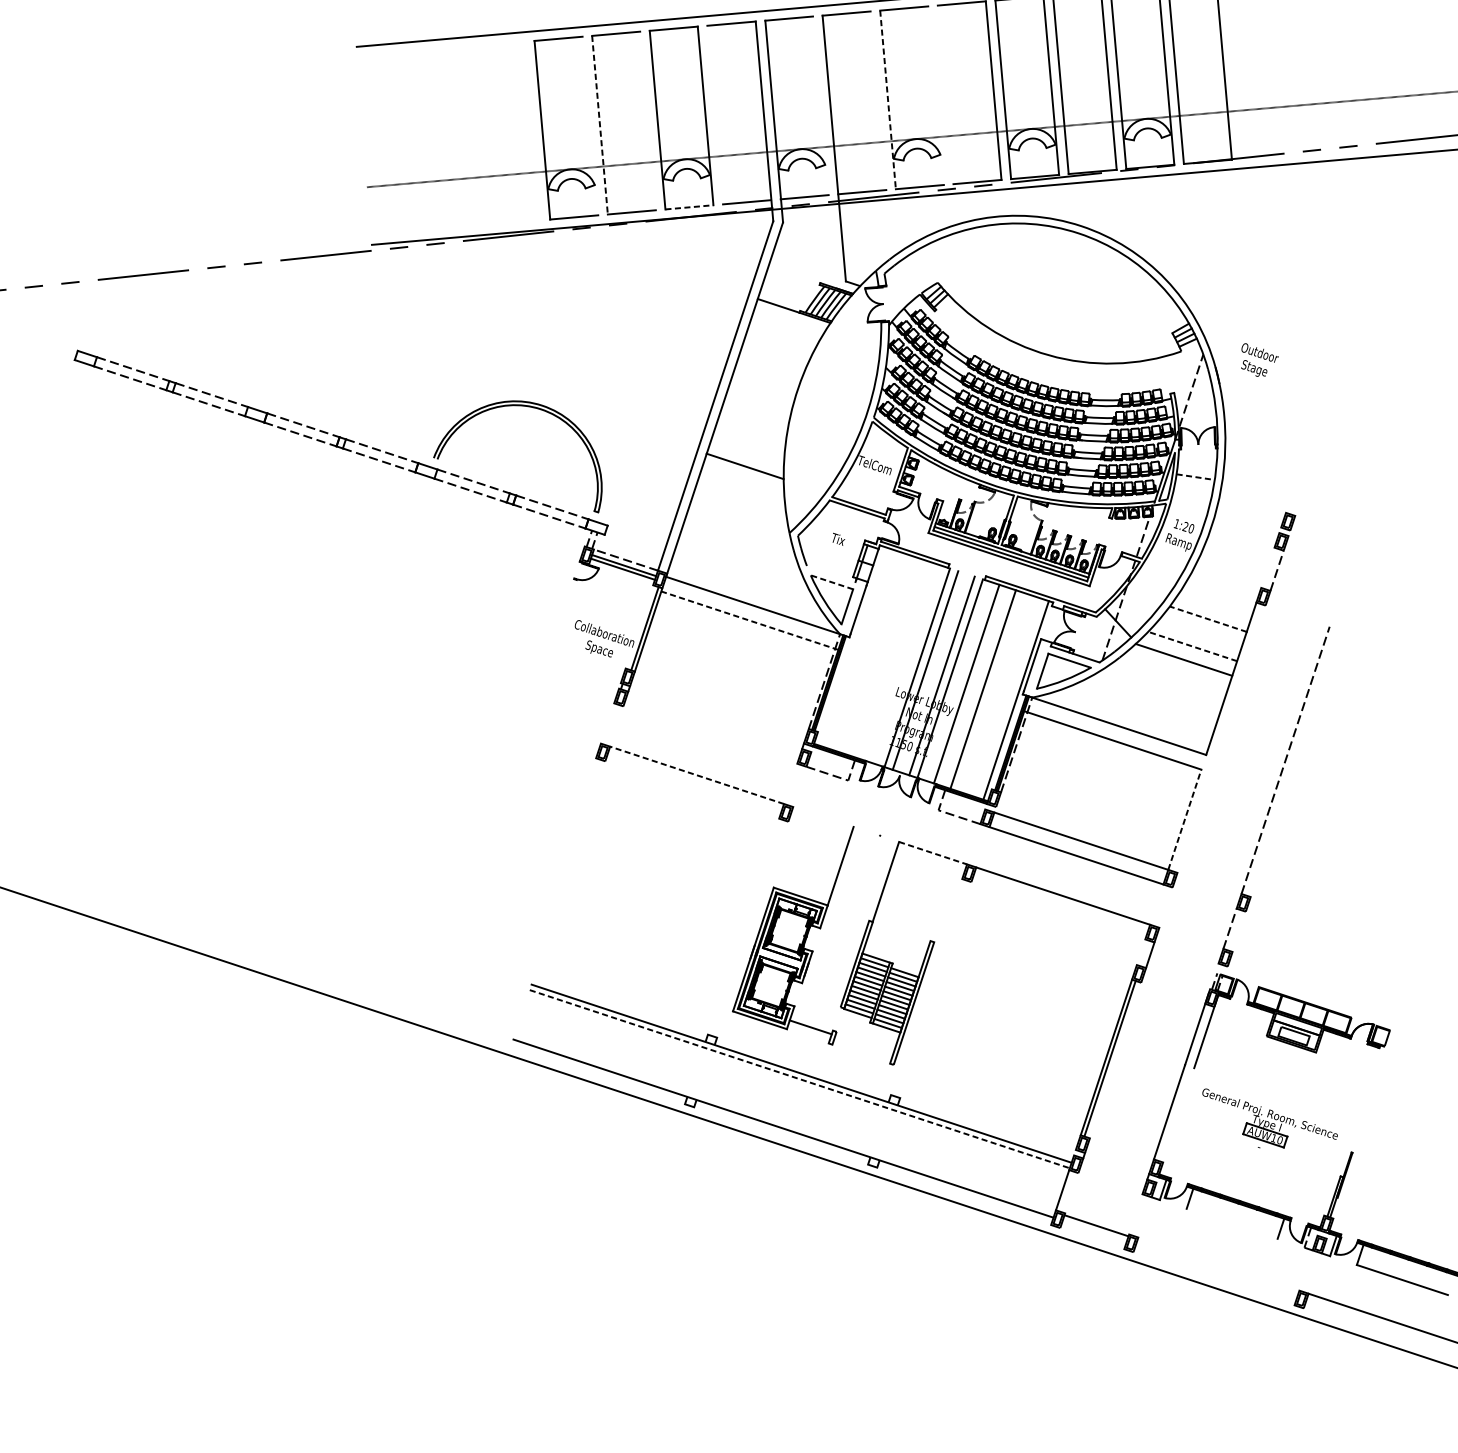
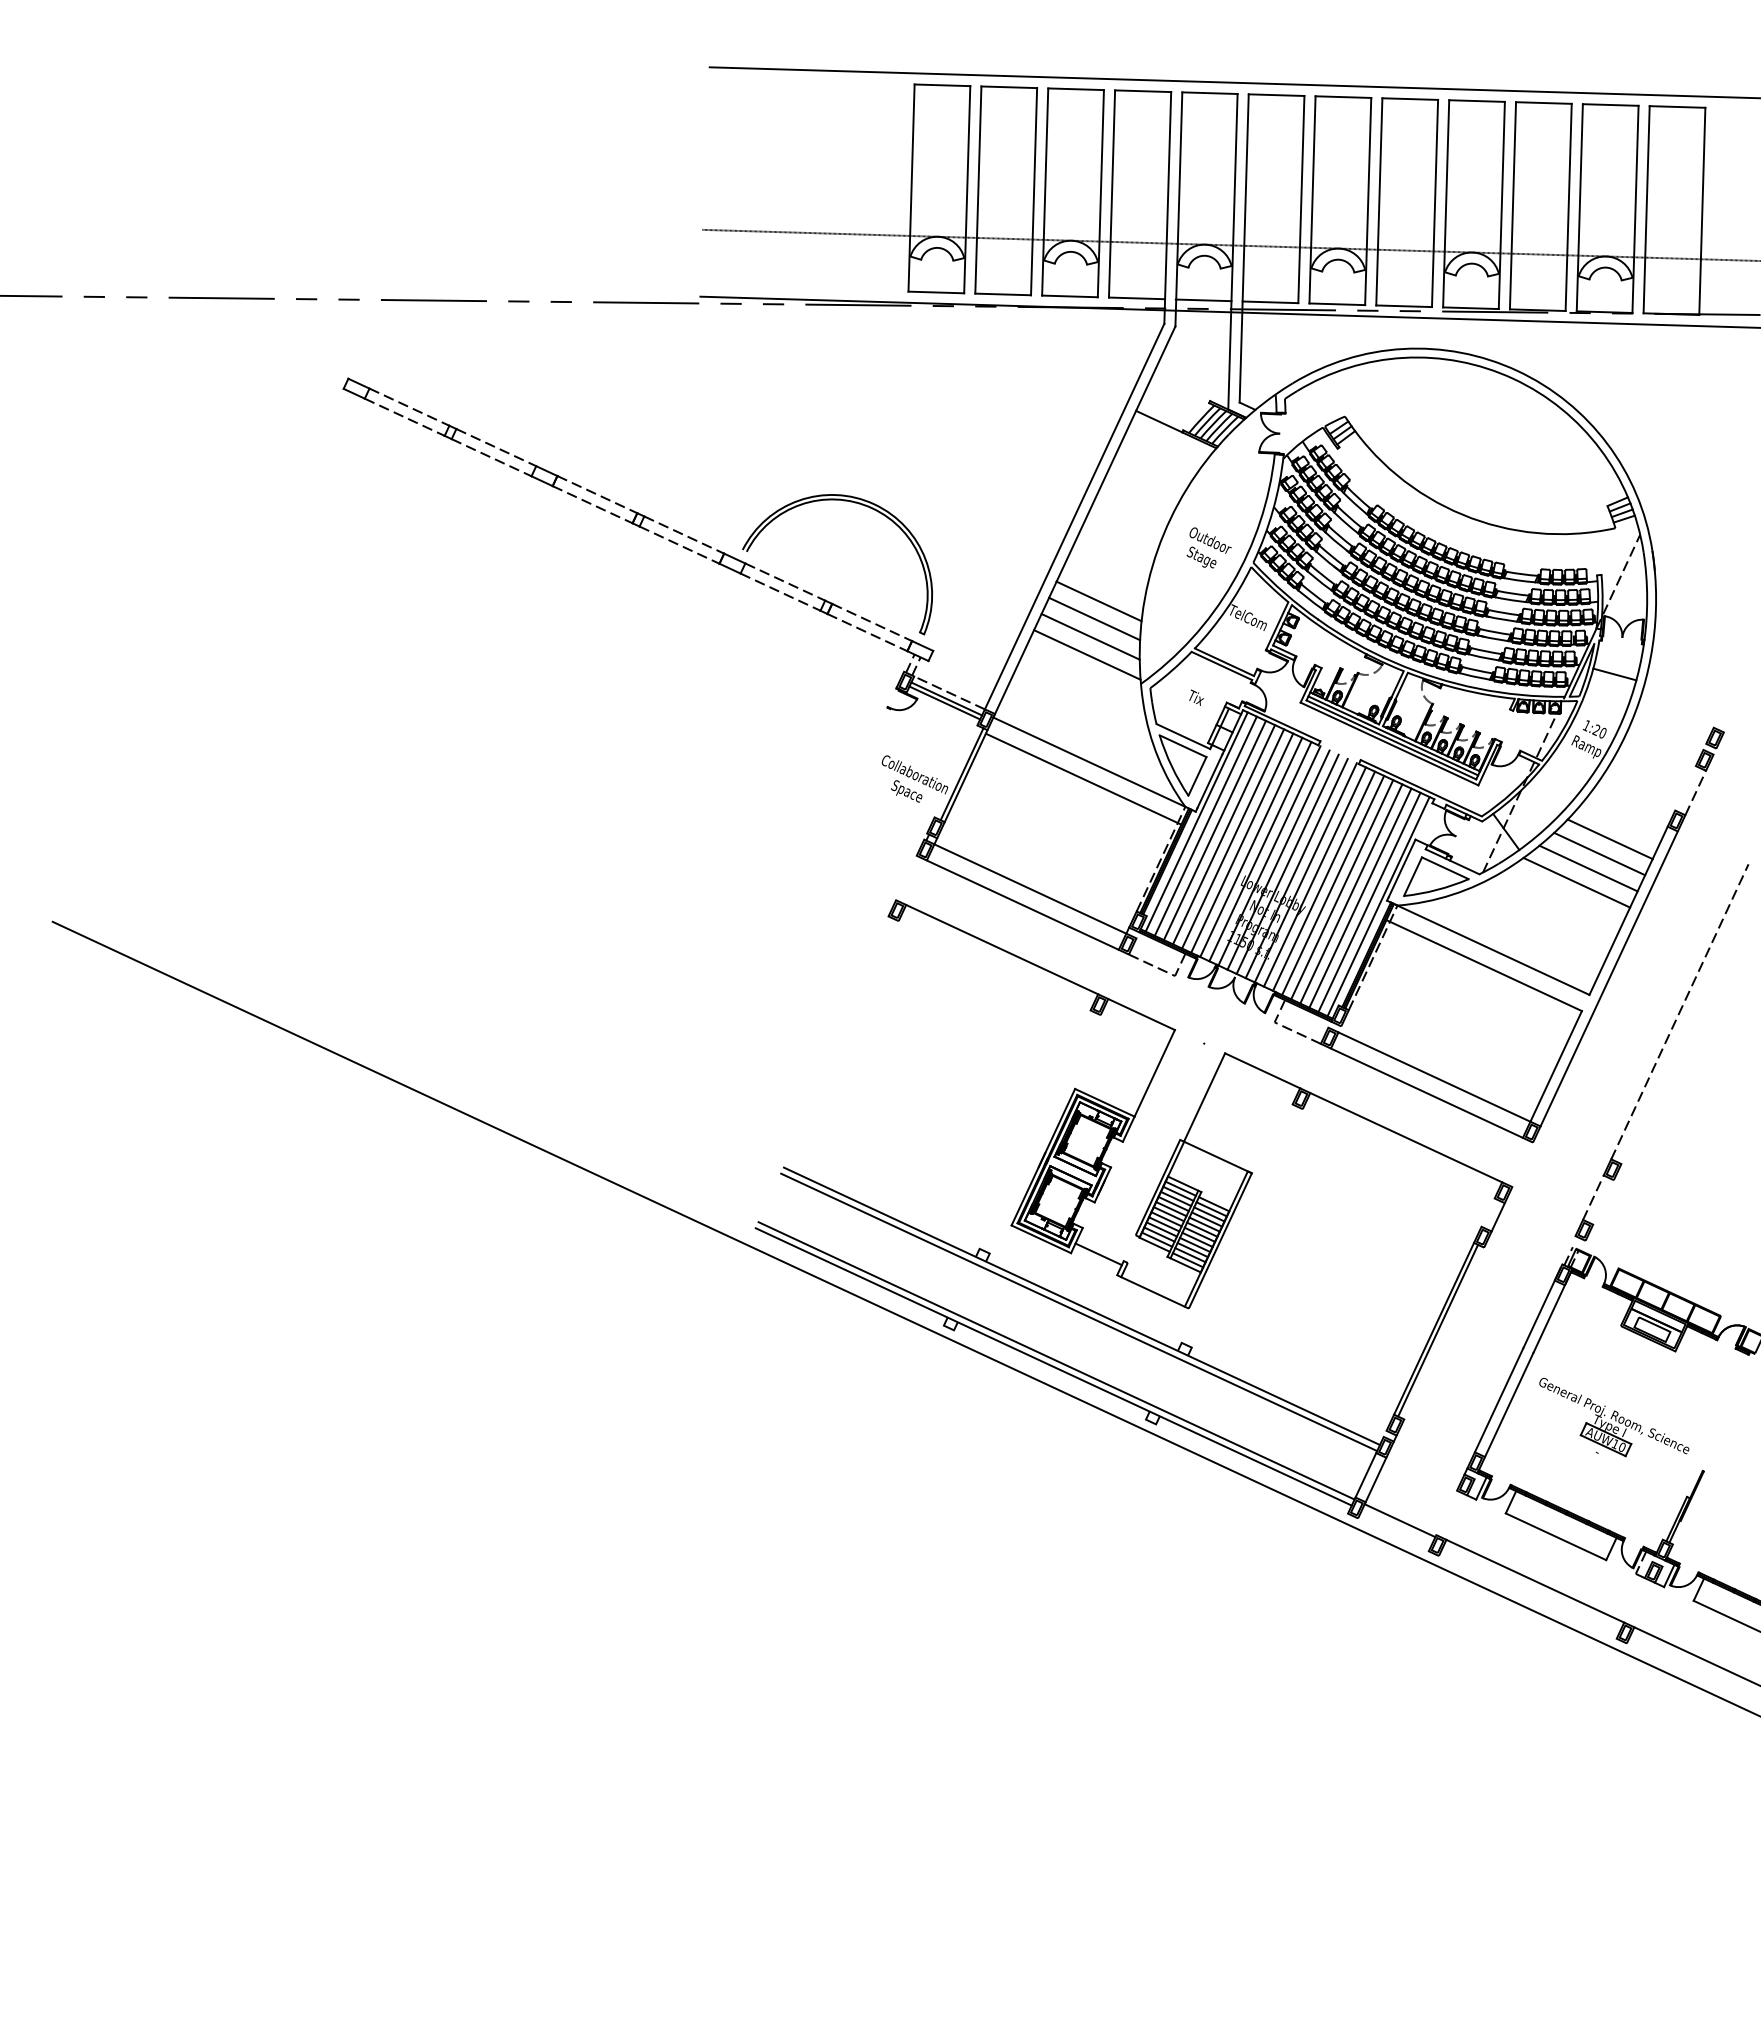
line: (945, 94) -> (1379, 201), added
line: (936, 95) -> (1368, 201), added
line: (887, 99) -> (1312, 199), dashed -> solid
line: (878, 100) -> (1301, 199), added
line: (714, 114) -> (1111, 193), added
line: (648, 120) -> (1034, 191), added
line: (590, 125) -> (967, 189), added
line: (600, 125) -> (978, 190), dashed -> solid
line: (824, 152) -> (1232, 251), added
line: (689, 207) -> (1069, 296), dashed -> solid
text: (1259, 359) -> (1208, 547), moved
line: (1196, 477) -> (1615, 674), dashed -> solid
line: (742, 481) -> (1094, 618), added
line: (741, 497) -> (1090, 636), added
line: (740, 513) -> (1087, 654), added
line: (831, 573) -> (1183, 736), added
line: (832, 582) -> (1183, 746), dashed -> solid
line: (1208, 619) -> (1610, 839), dashed -> solid
line: (749, 620) -> (1083, 779), dashed -> solid
line: (1200, 632) -> (1599, 853), added
line: (851, 645) -> (1196, 821), added
line: (1192, 646) -> (1588, 868), dashed -> solid
line: (859, 648) -> (1205, 825), added
line: (867, 651) -> (1214, 830), added
line: (876, 654) -> (1224, 834), added
line: (884, 656) -> (1233, 838), added
line: (892, 659) -> (1242, 842), added
line: (900, 662) -> (1251, 847), added
line: (909, 664) -> (1260, 851), added
line: (933, 672) -> (1287, 863), added
line: (958, 680) -> (1314, 876), added
line: (975, 686) -> (1333, 885), added
line: (991, 691) -> (1351, 893), added
line: (999, 694) -> (1360, 897), added
line: (1007, 697) -> (1369, 902), added
line: (715, 719) -> (1030, 888), added
line: (710, 734) -> (1022, 904), added
line: (1220, 738) -> (1608, 978), added
line: (697, 775) -> (1002, 949), dashed -> solid
line: (823, 817) -> (1141, 1014), added
line: (1185, 818) -> (1556, 1065), dashed -> solid
line: (933, 853) -> (1263, 1071), dashed -> solid
line: (903, 932) -> (1217, 1157), added
line: (860, 1053) -> (1152, 1291), added
line: (800, 1079) -> (1079, 1312), dashed -> solid
line: (1178, 1114) -> (1509, 1404), added
line: (785, 1122) -> (1056, 1360), added
line: (1071, 1192) -> (1375, 1479), added
line: (1231, 1223) -> (1555, 1536), added
line: (1218, 1263) -> (1535, 1580), added

